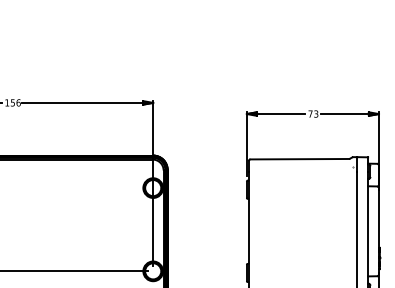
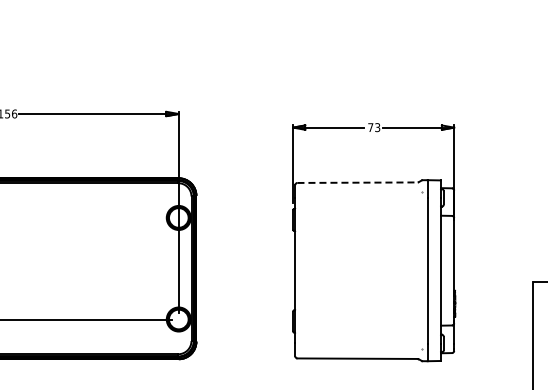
line: (300, 159) -> (358, 182), solid -> dashed

